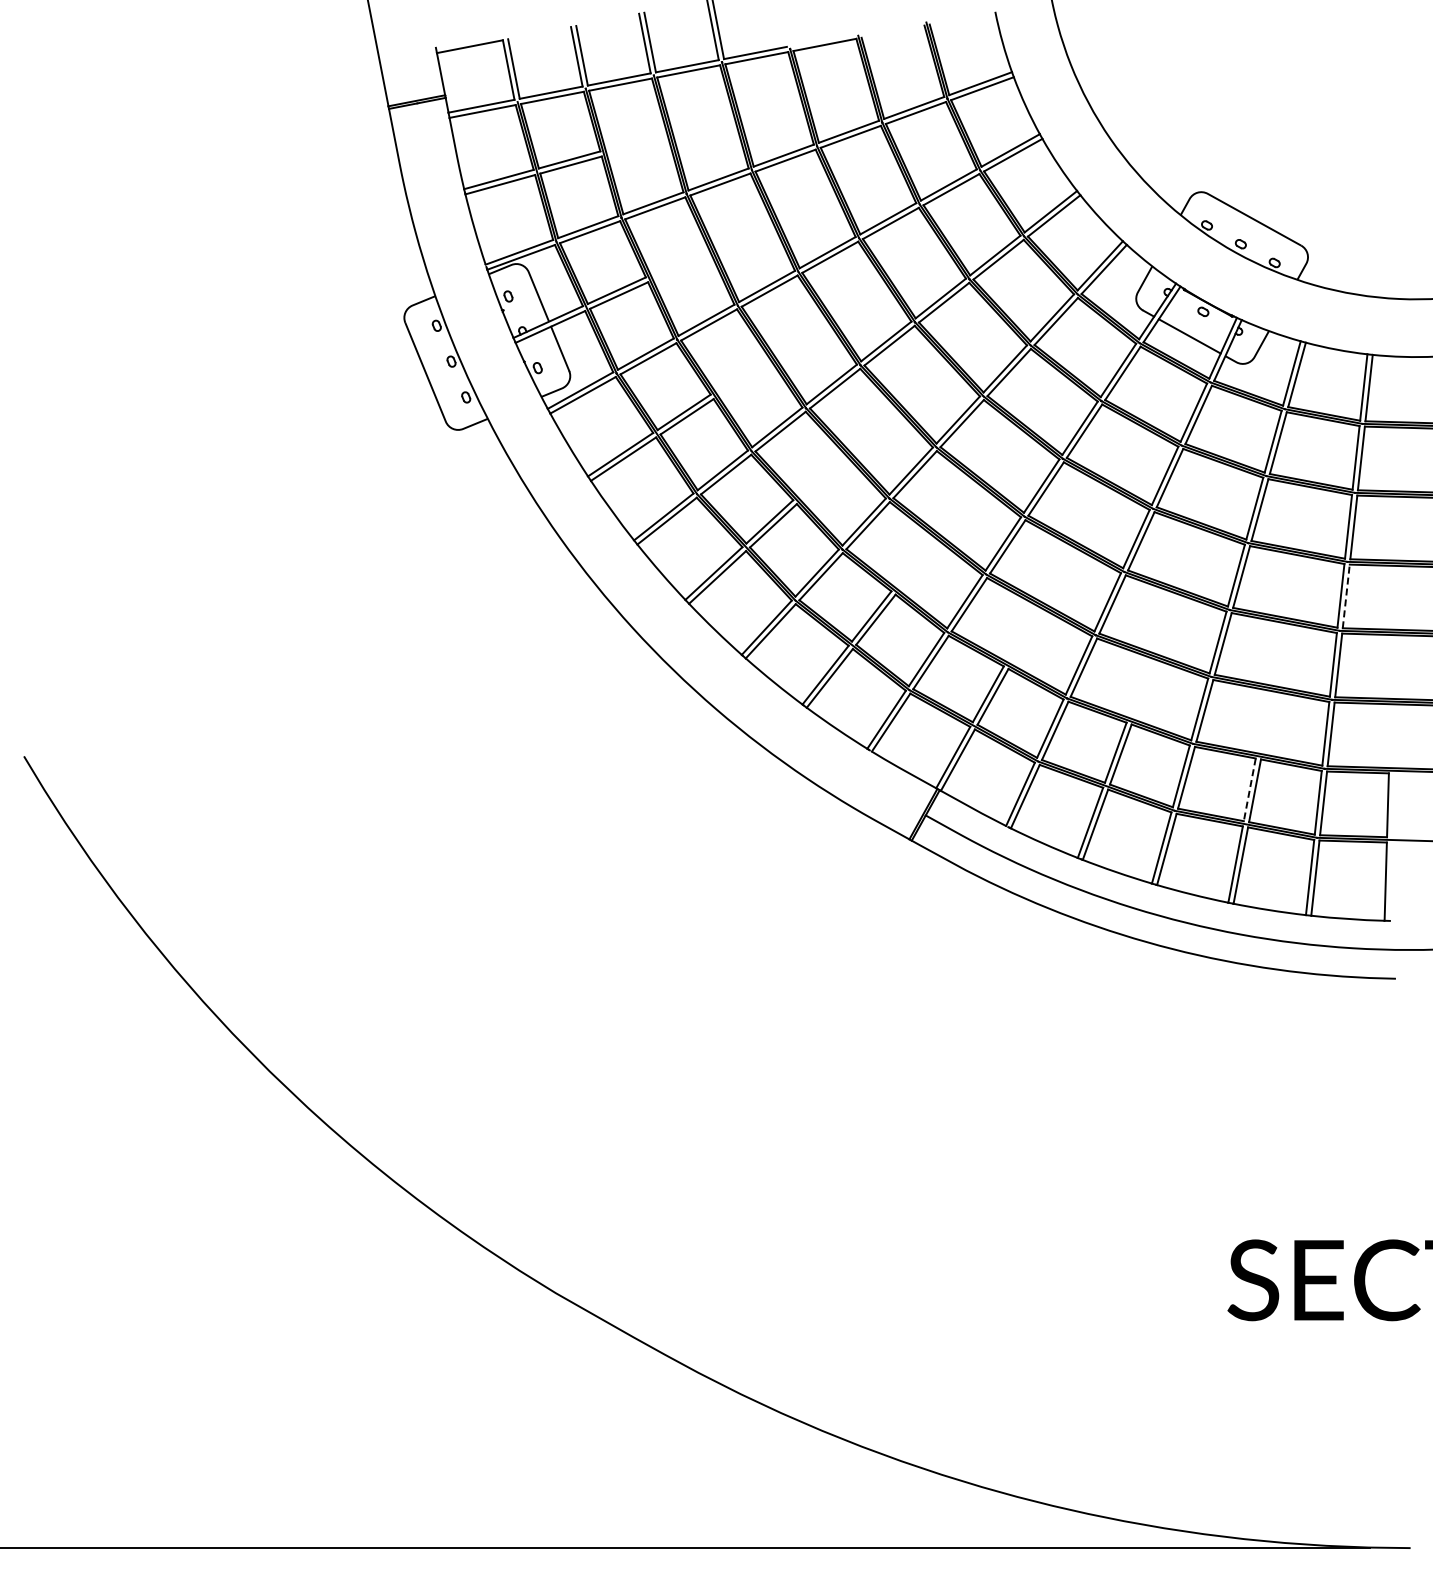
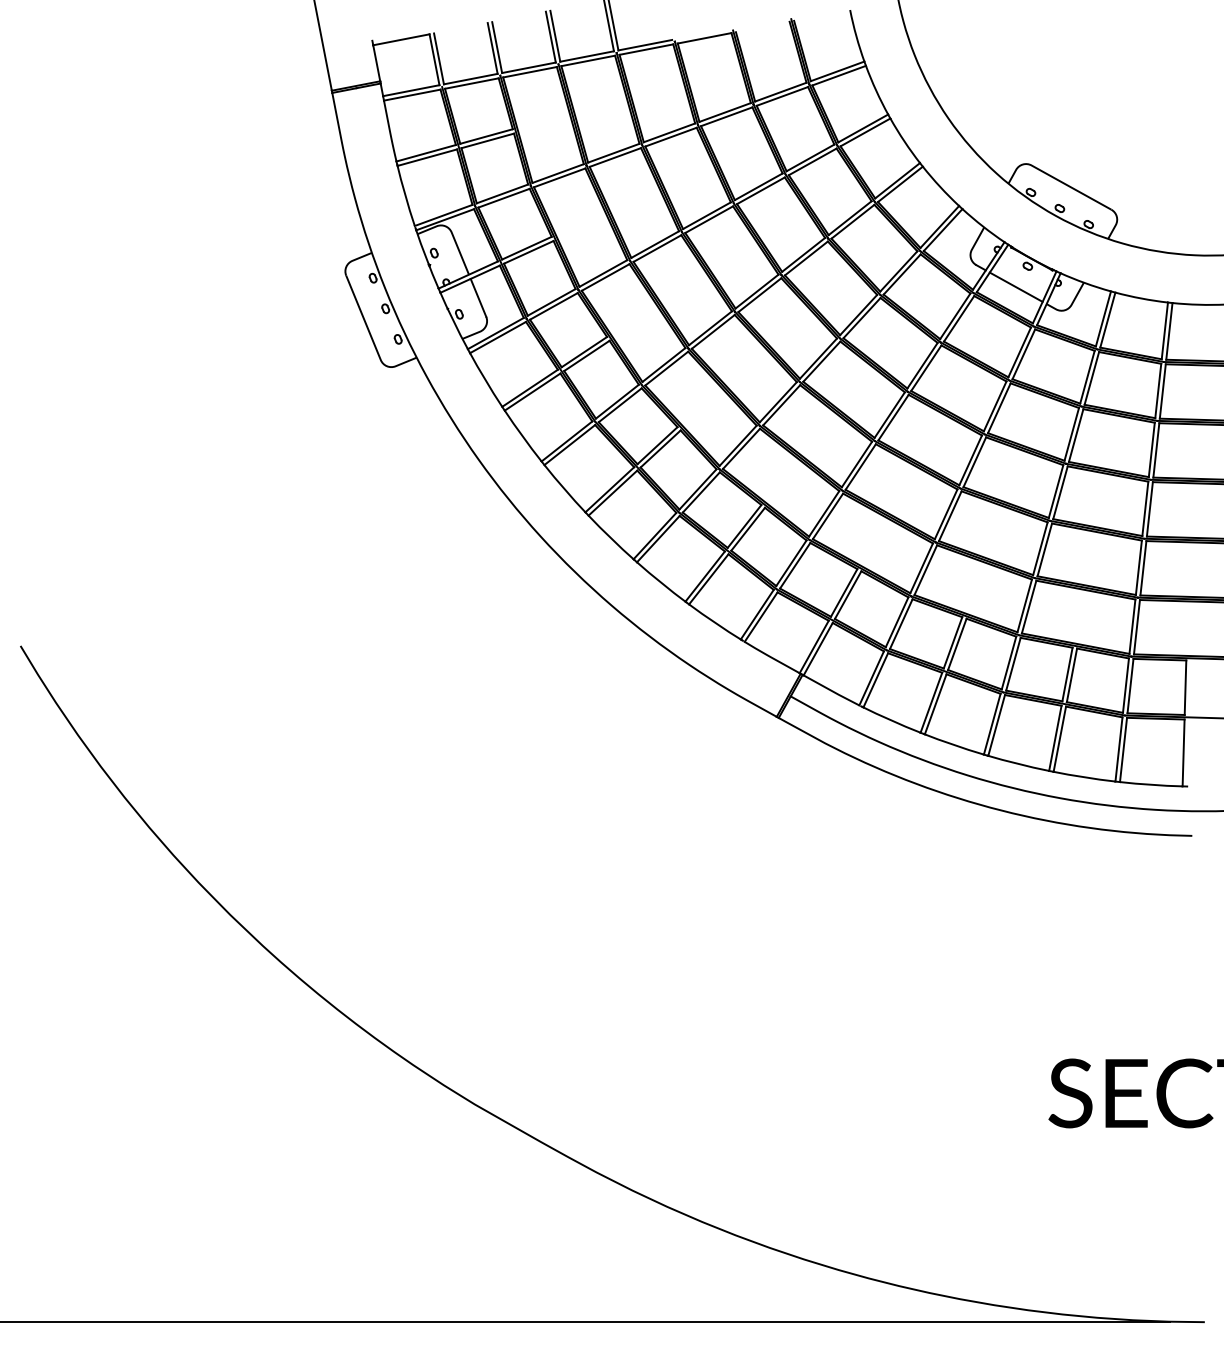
line: (1346, 595) -> (1150, 508), dashed -> solid
line: (1249, 789) -> (1067, 674), dashed -> solid

